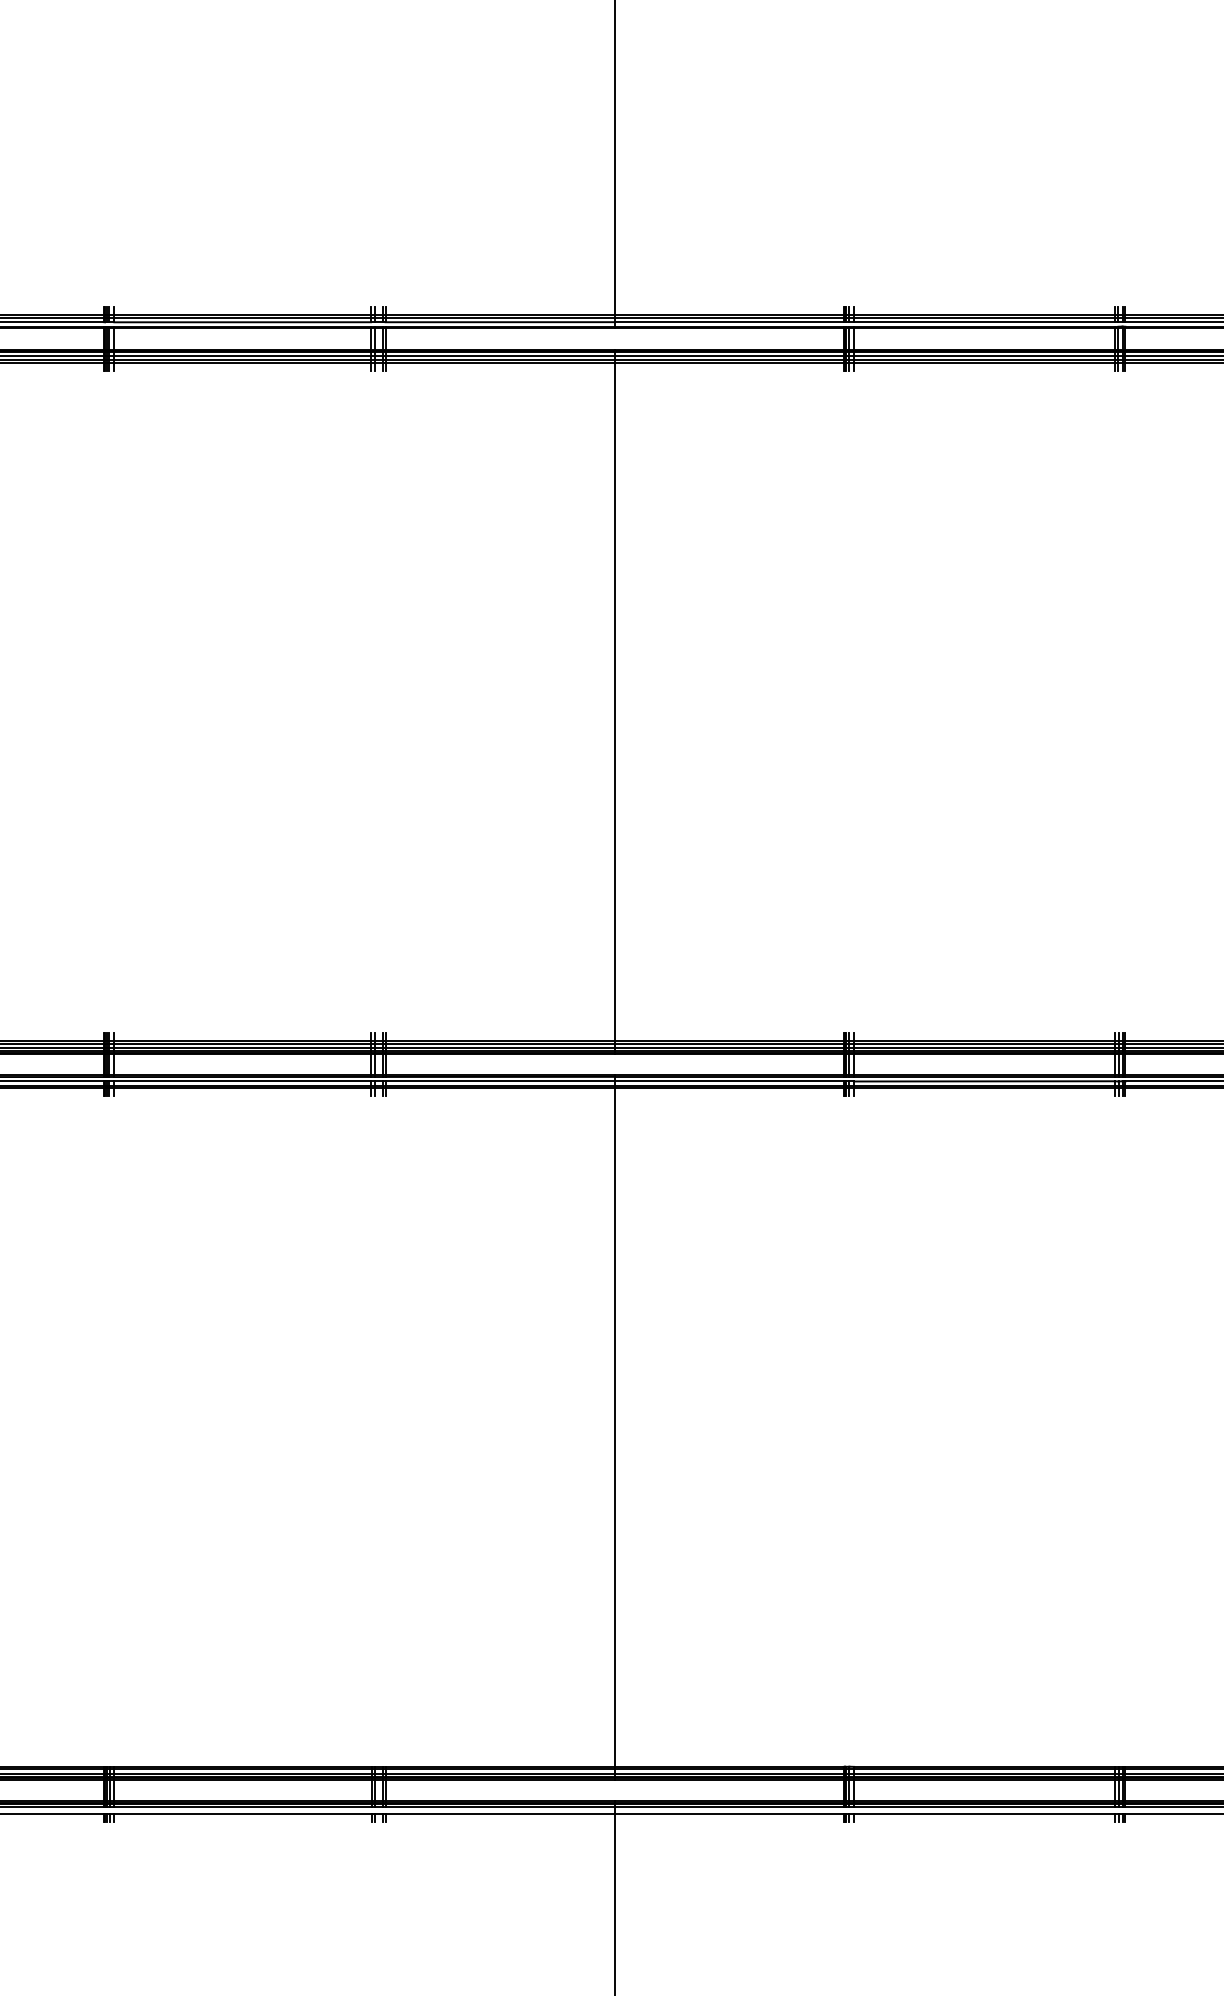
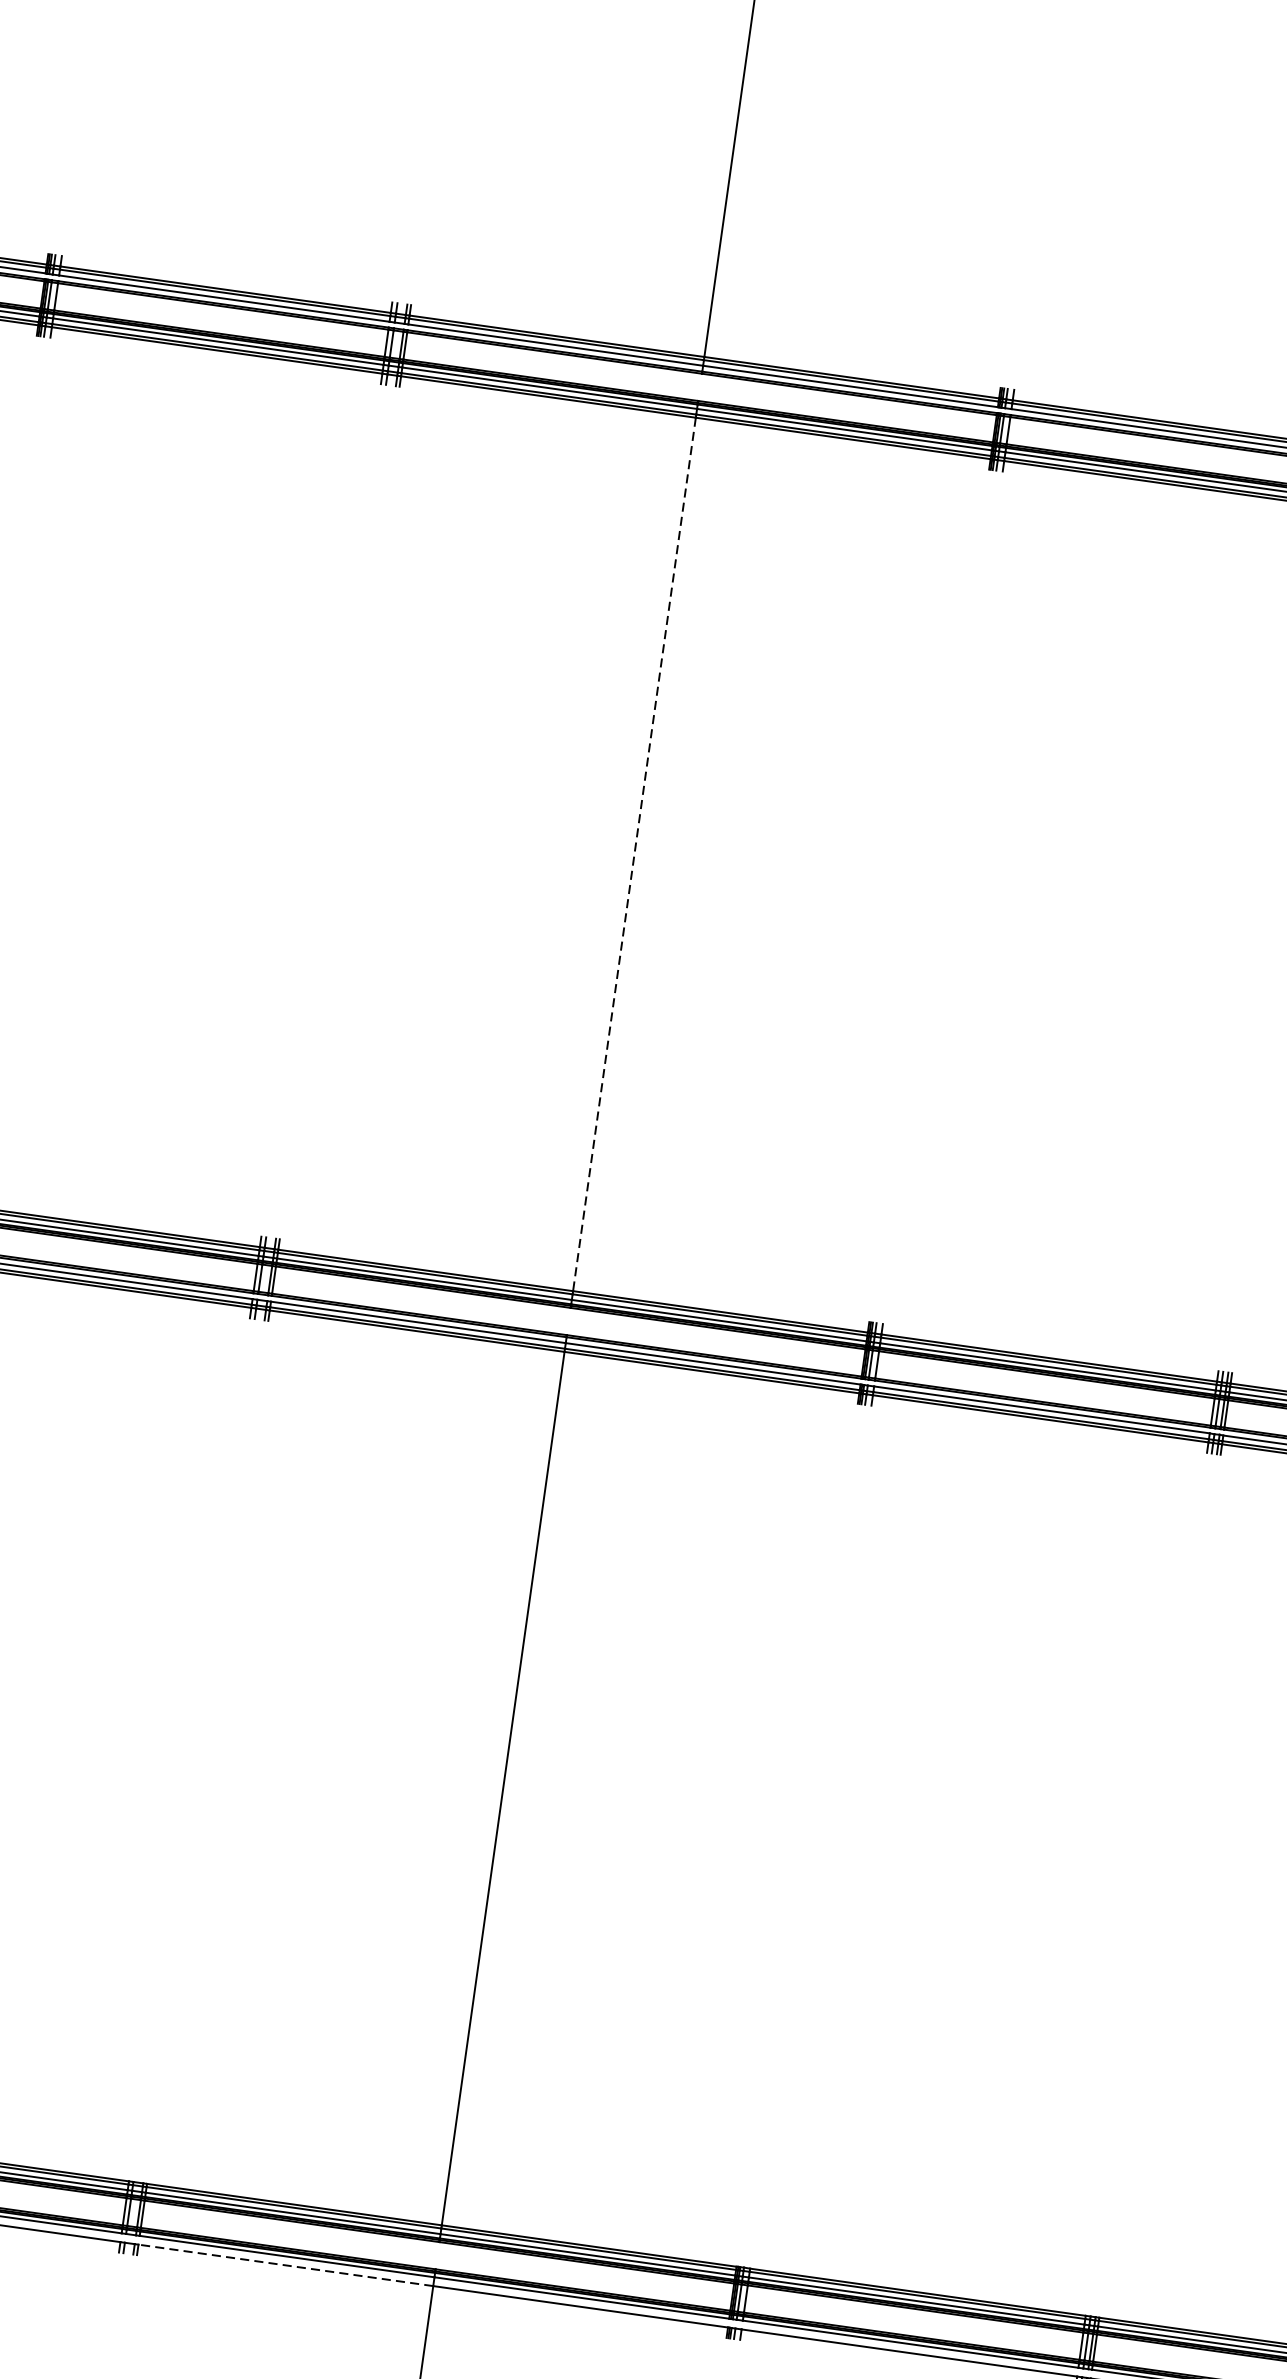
line: (614, 702) -> (634, 855), solid -> dashed
line: (500, 1814) -> (286, 2265), solid -> dashed

